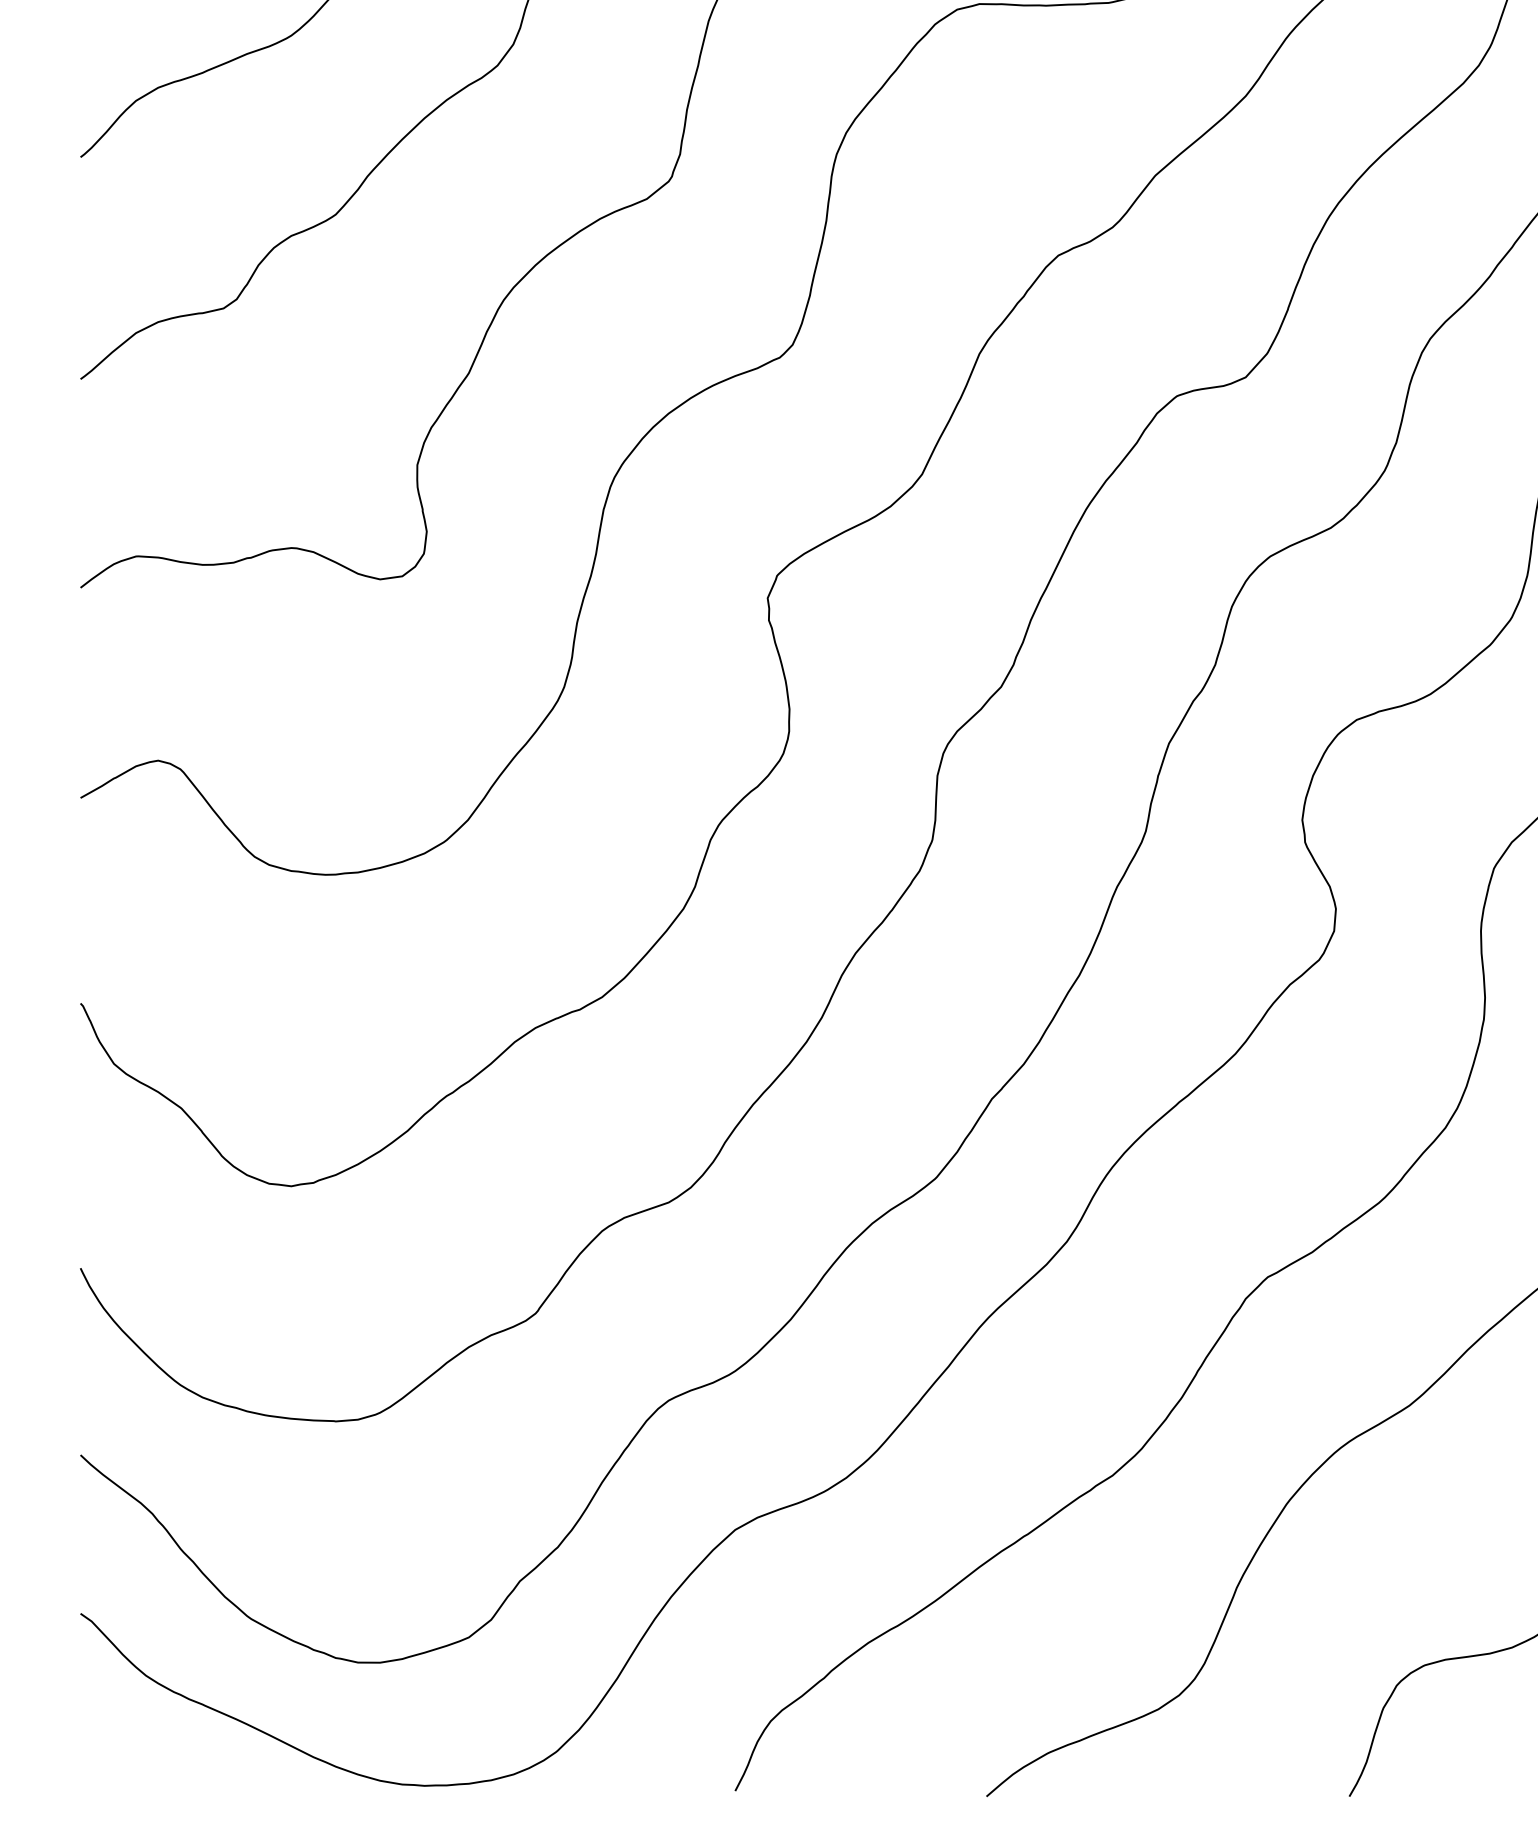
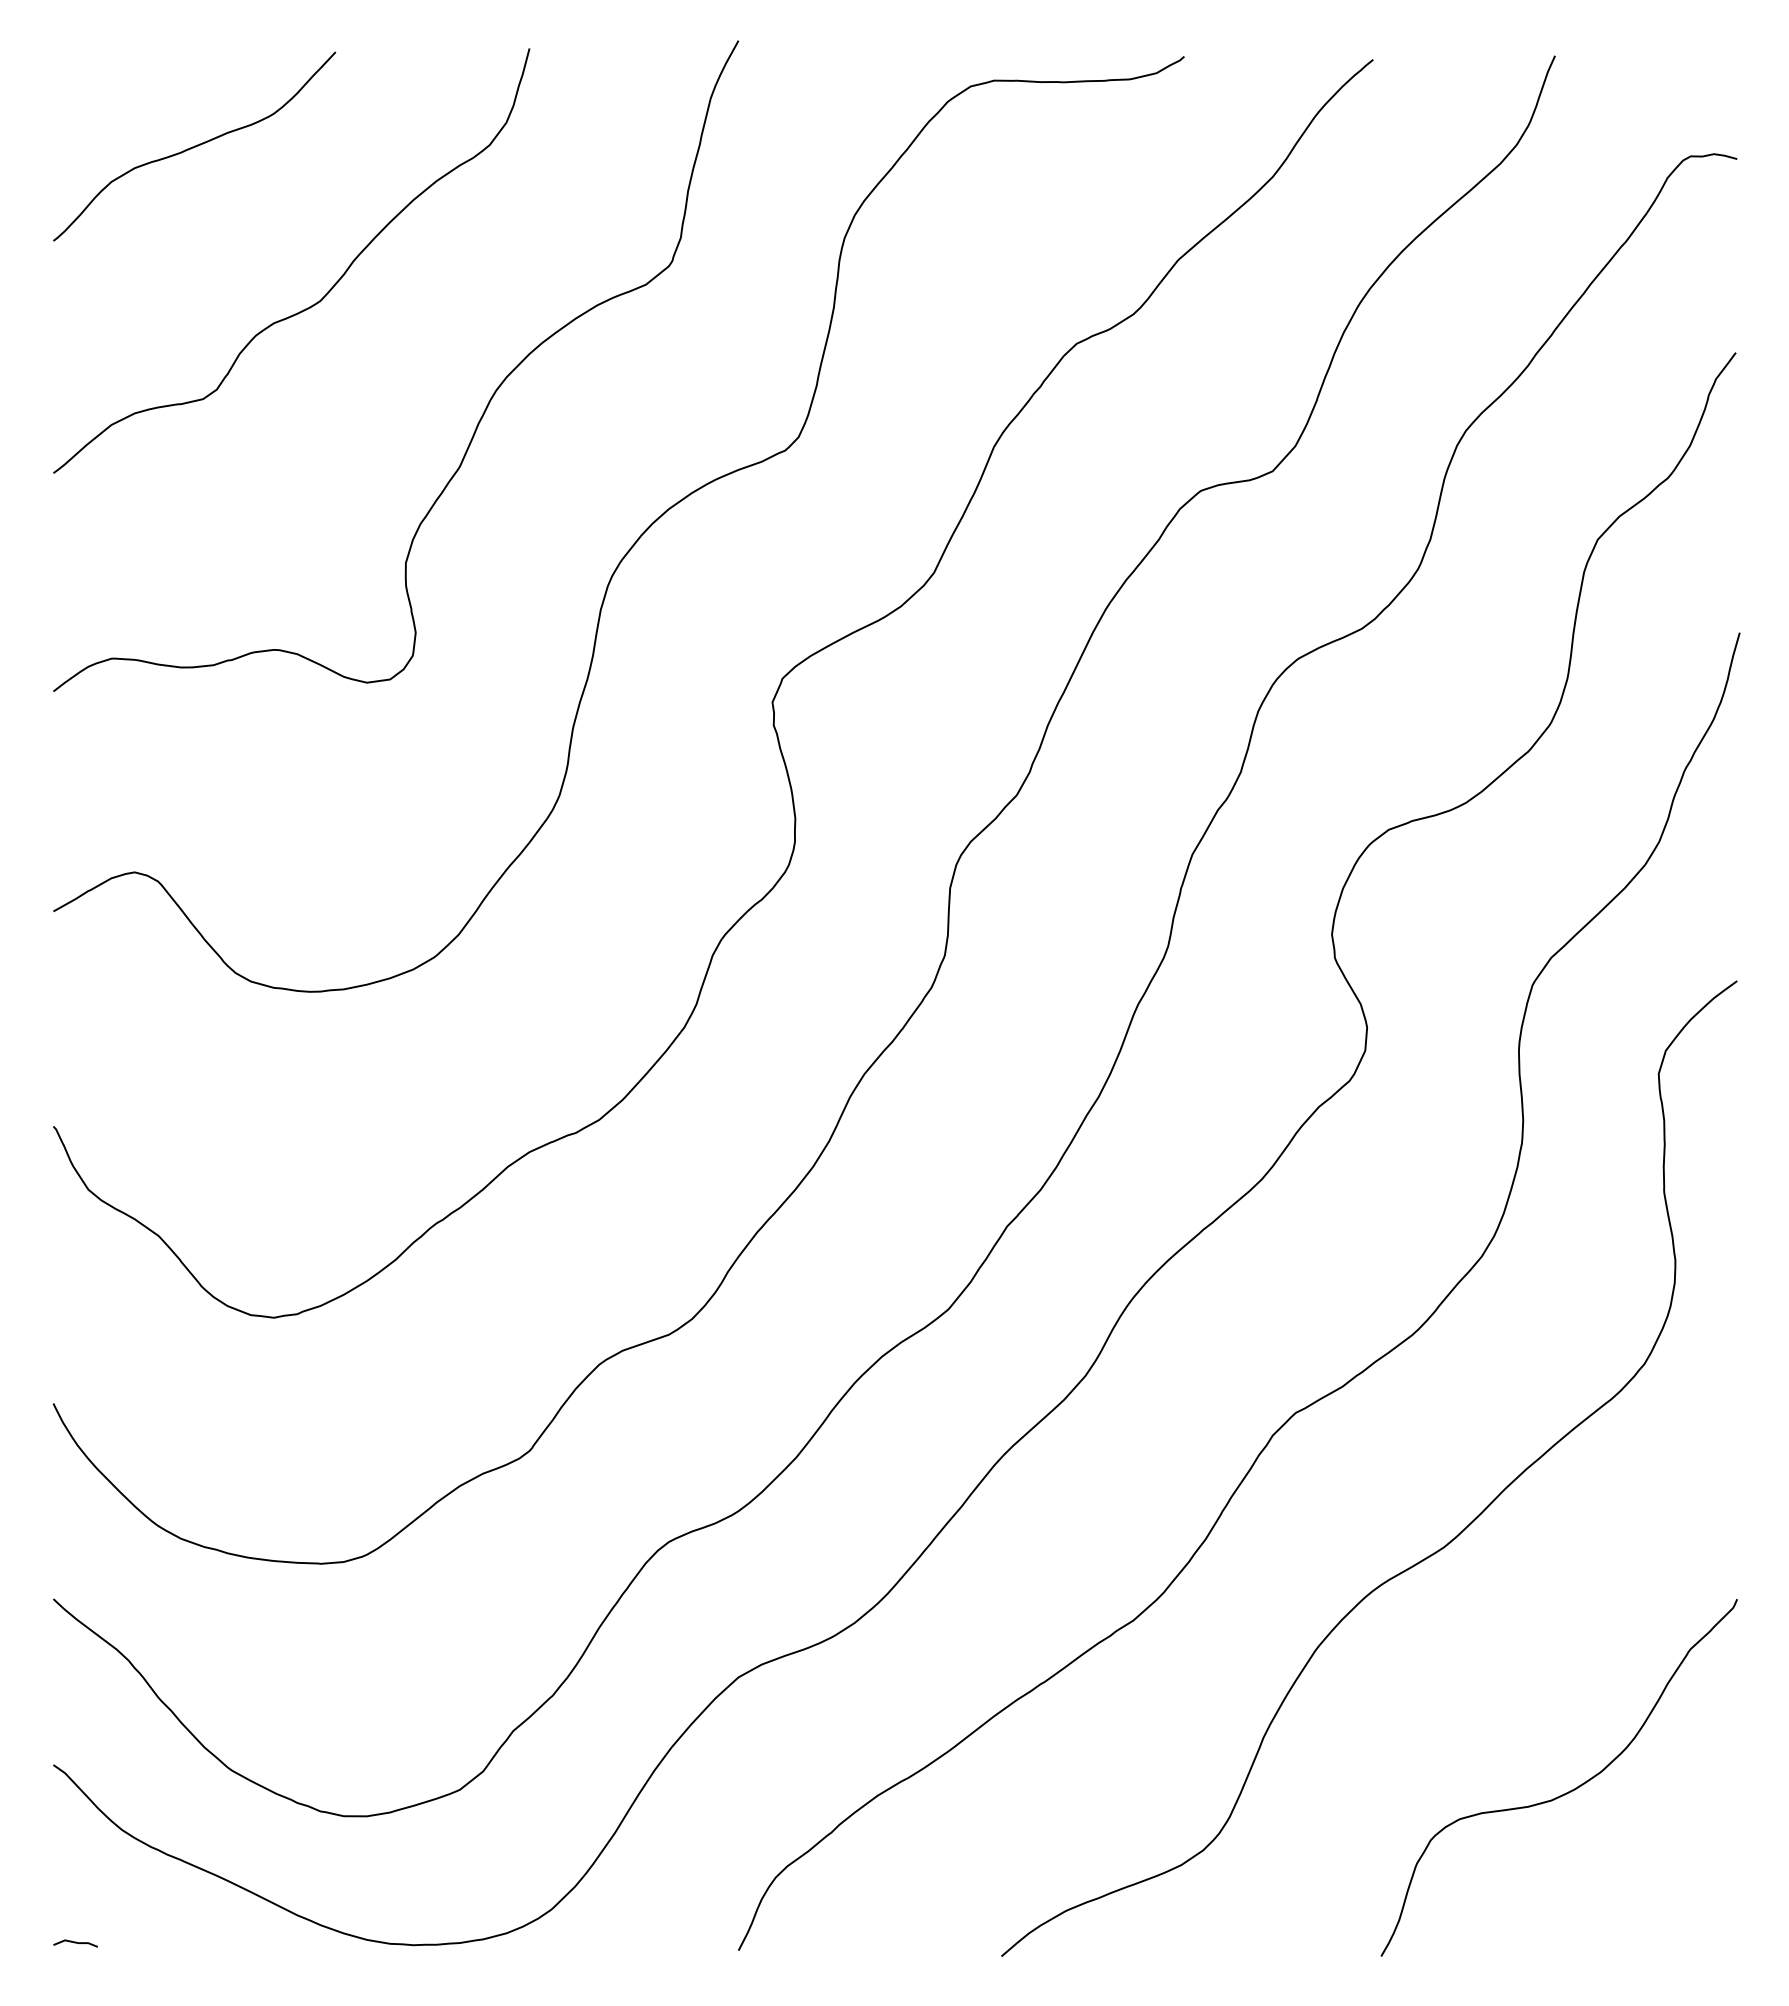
line: (101, 1784) -> (75, 1943), added

